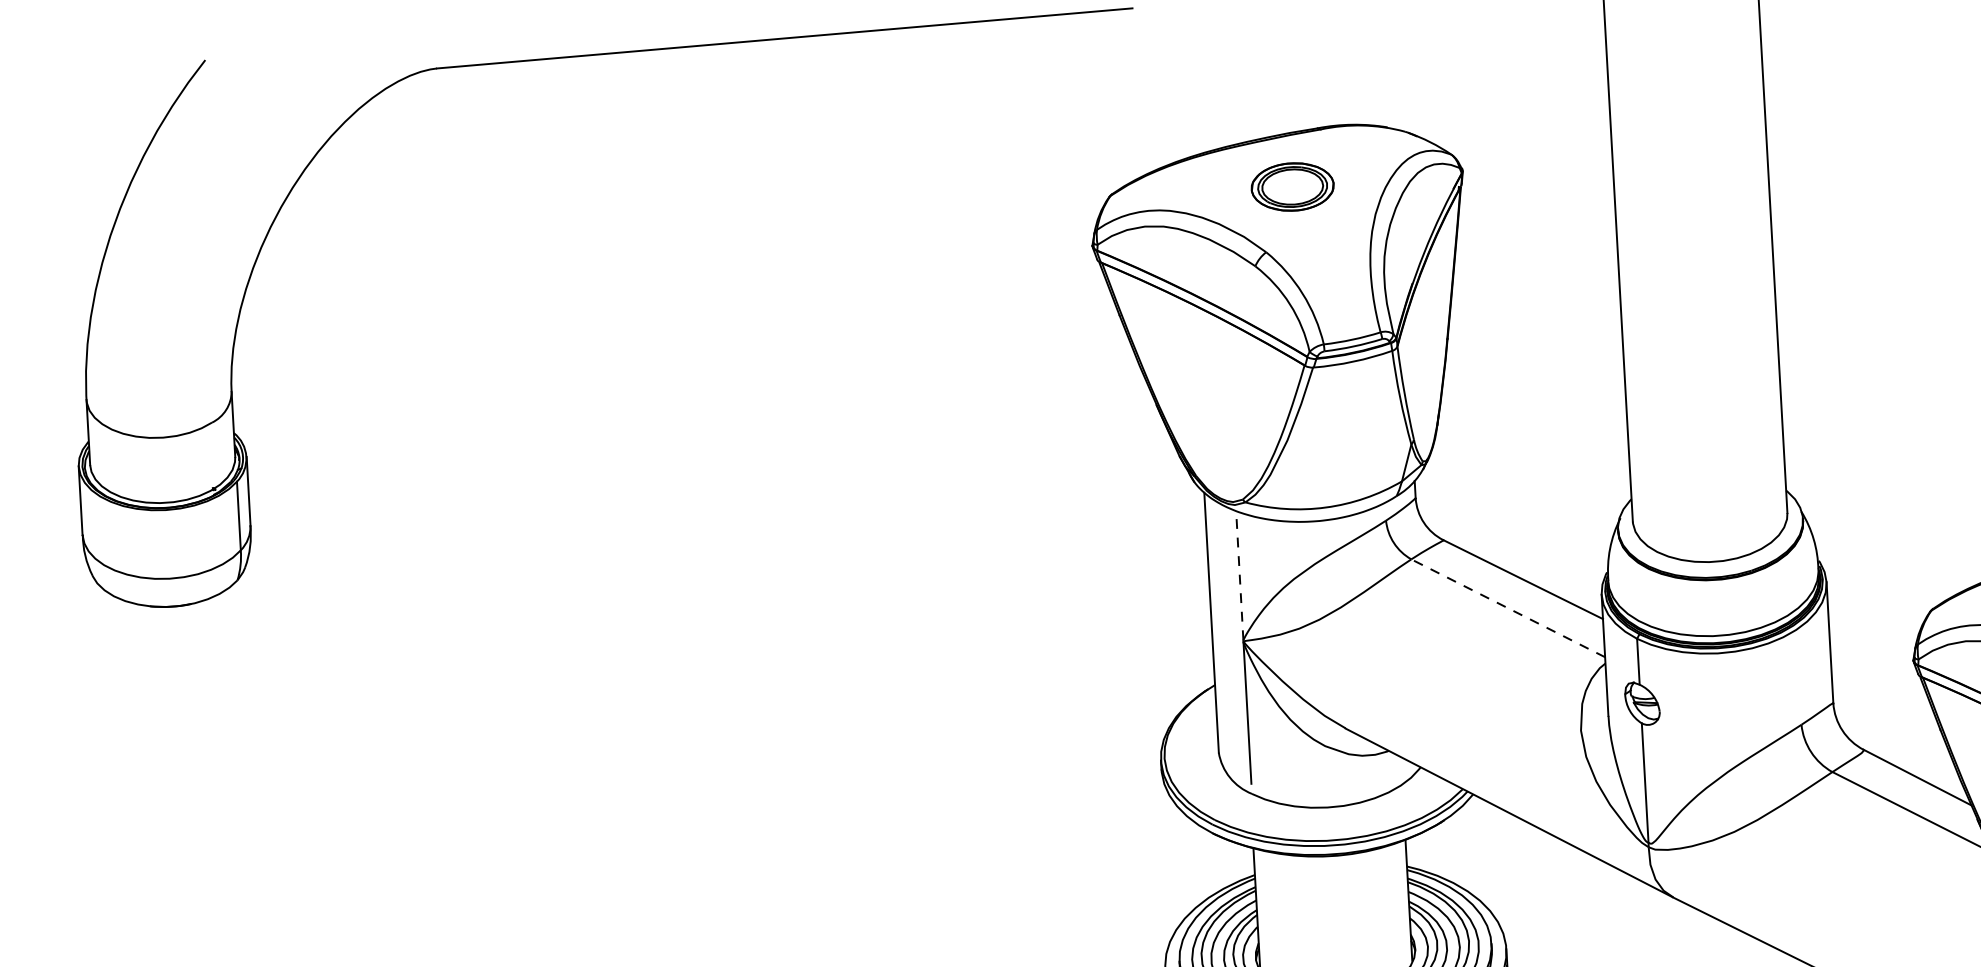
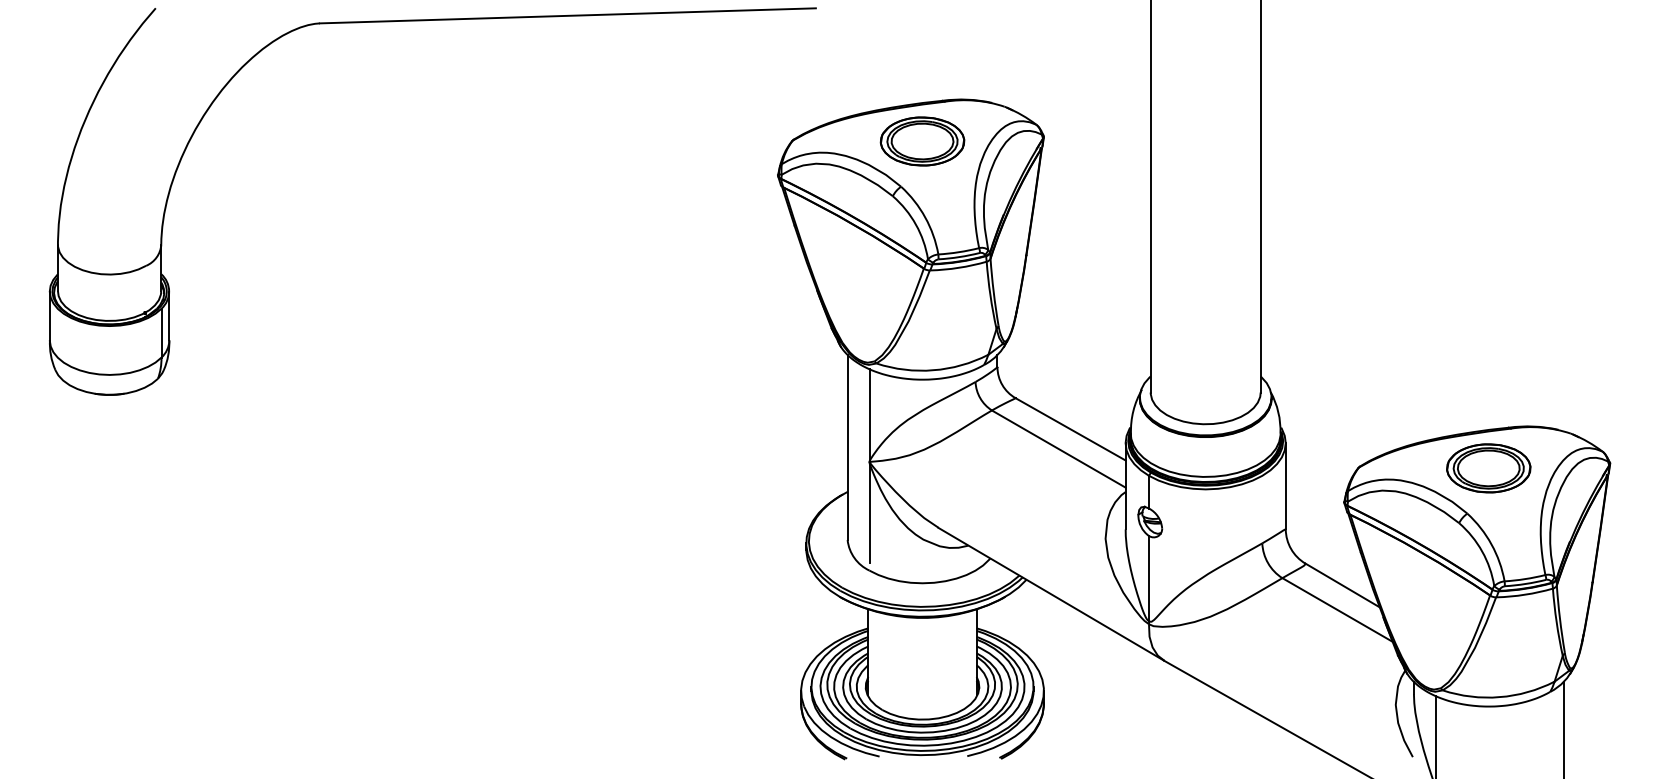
part: (1292, 187) -> (922, 141), size x1.43
line: (1239, 576) -> (869, 415), dashed -> solid
line: (1507, 607) -> (1058, 448), dashed -> solid

